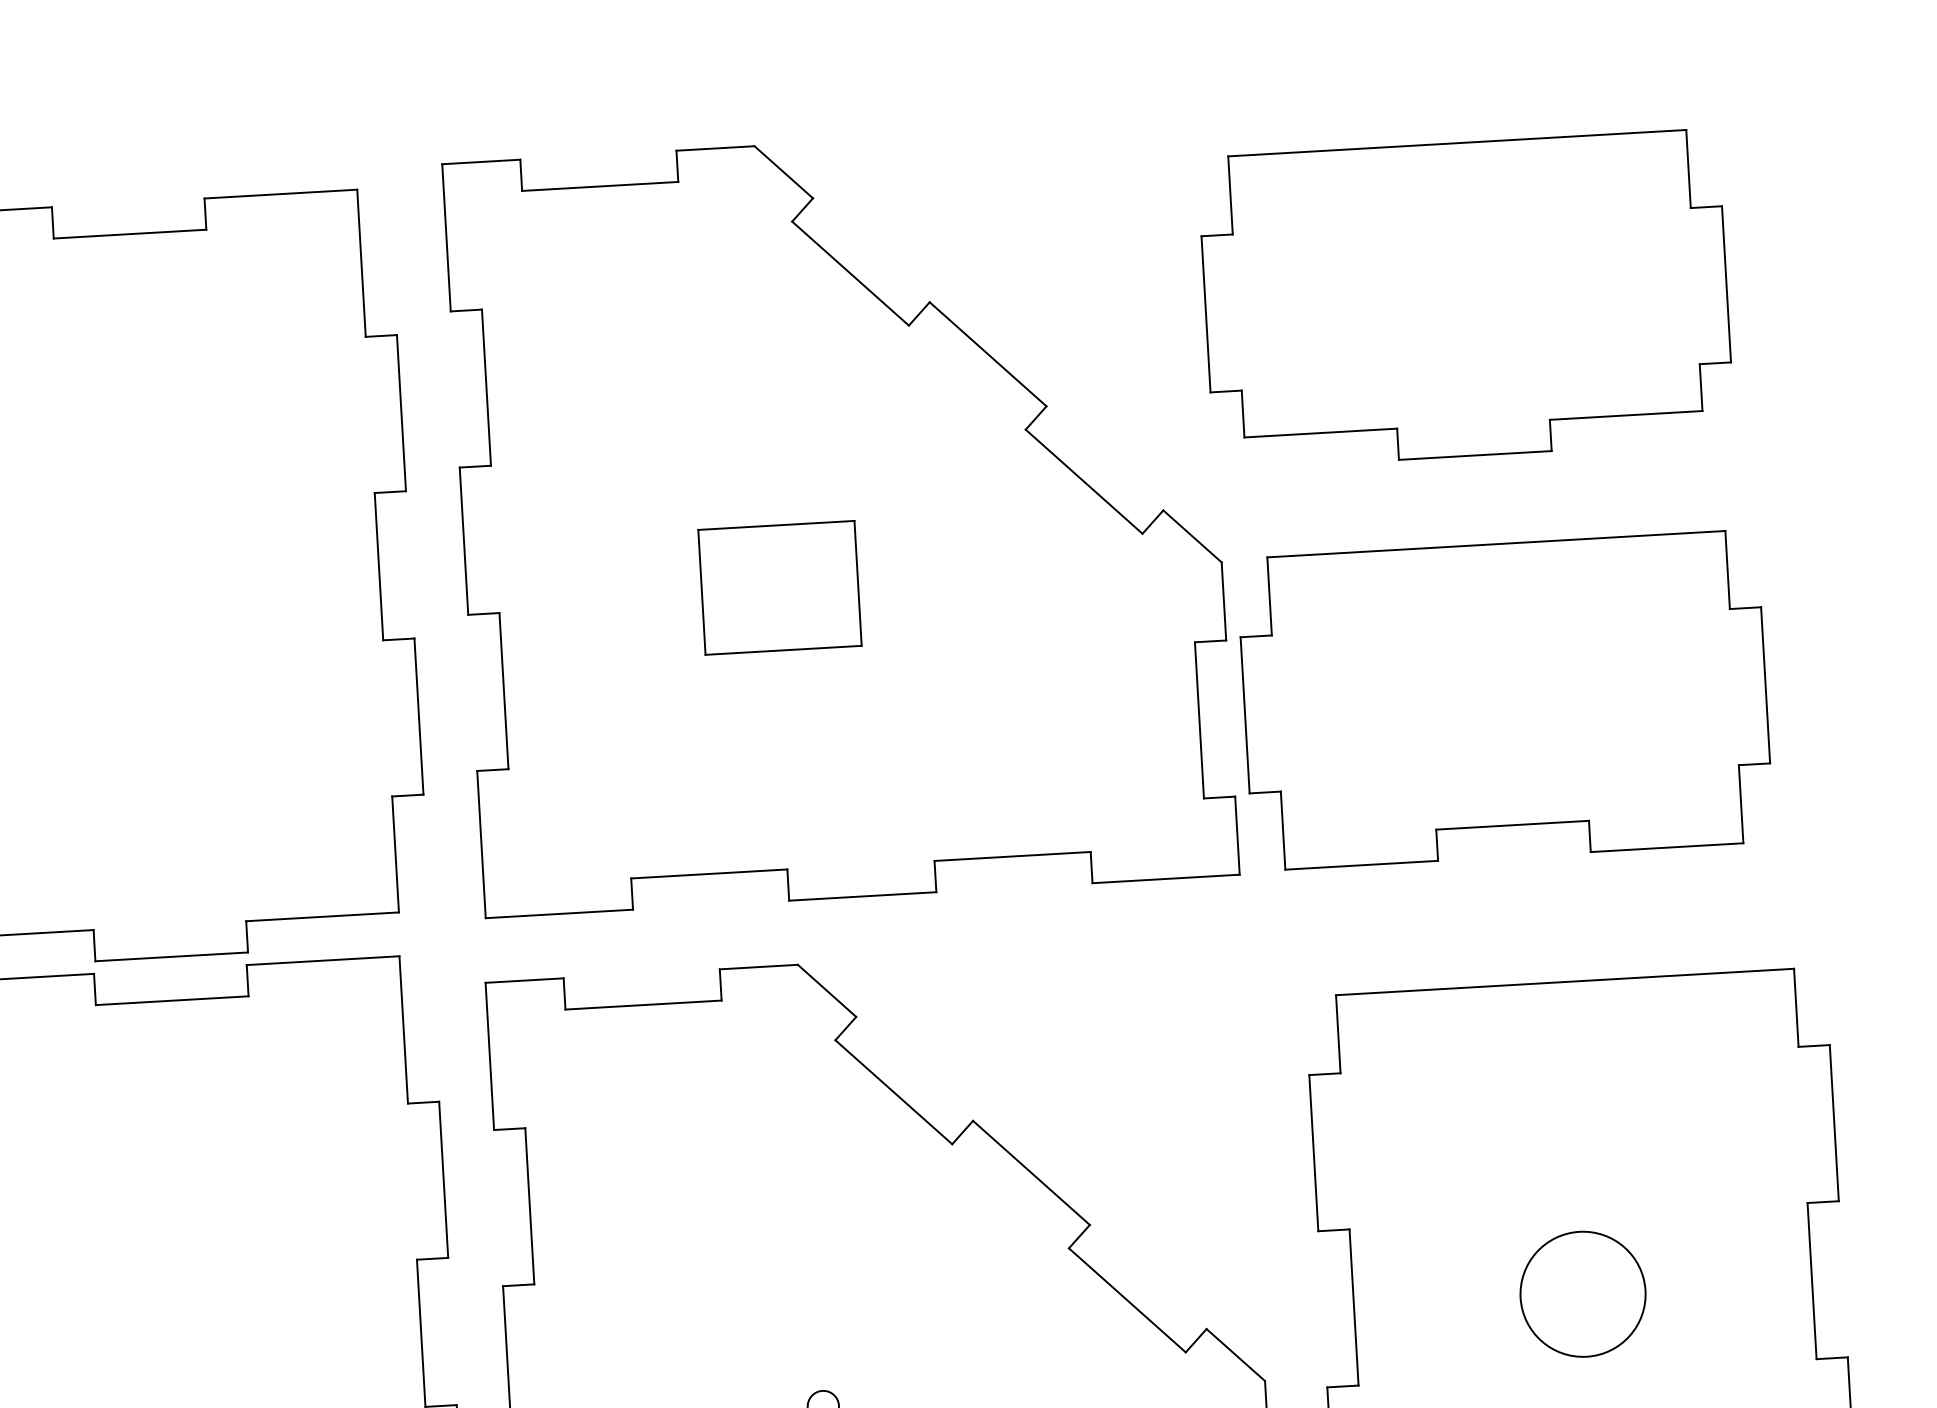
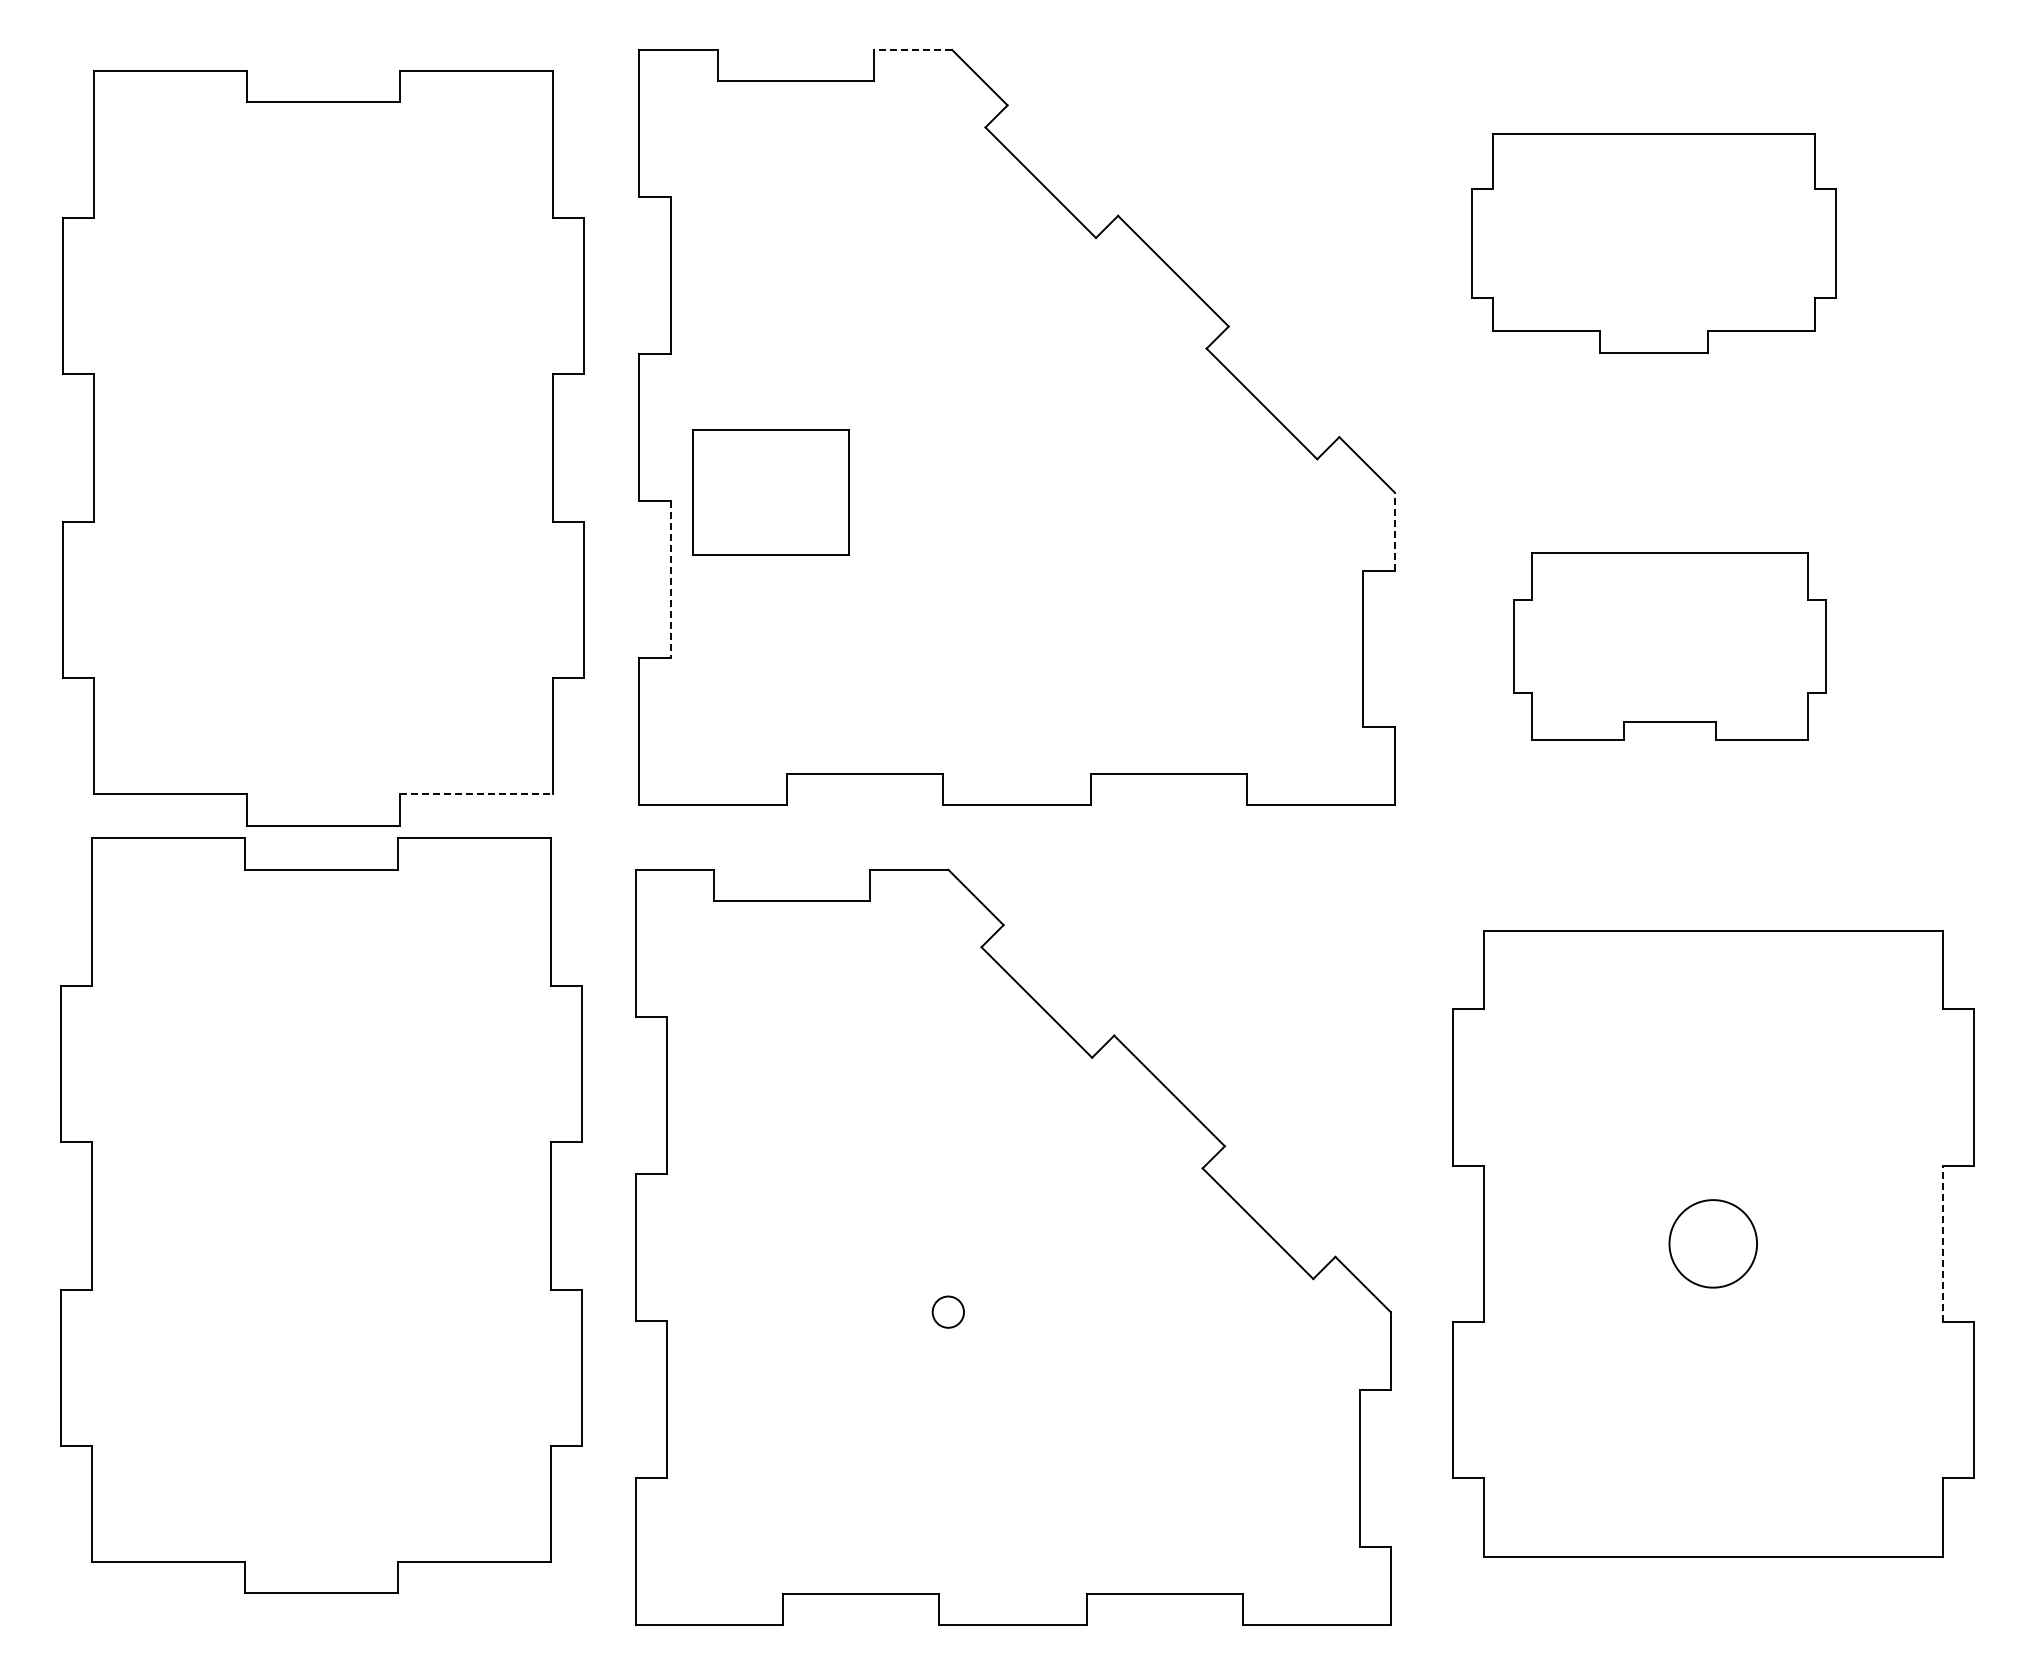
line: (714, 148) -> (912, 50), solid -> dashed
part: (1465, 299) -> (1653, 243), size x0.7
part: (779, 588) -> (770, 492), moved
line: (1223, 601) -> (1394, 531), solid -> dashed
line: (503, 692) -> (670, 580), solid -> dashed
part: (1504, 700) -> (1669, 646), size x0.6
line: (323, 916) -> (477, 794), solid -> dashed
line: (1811, 1280) -> (1942, 1243), solid -> dashed
circle: (1582, 1293) -> (1712, 1243), size x0.7

